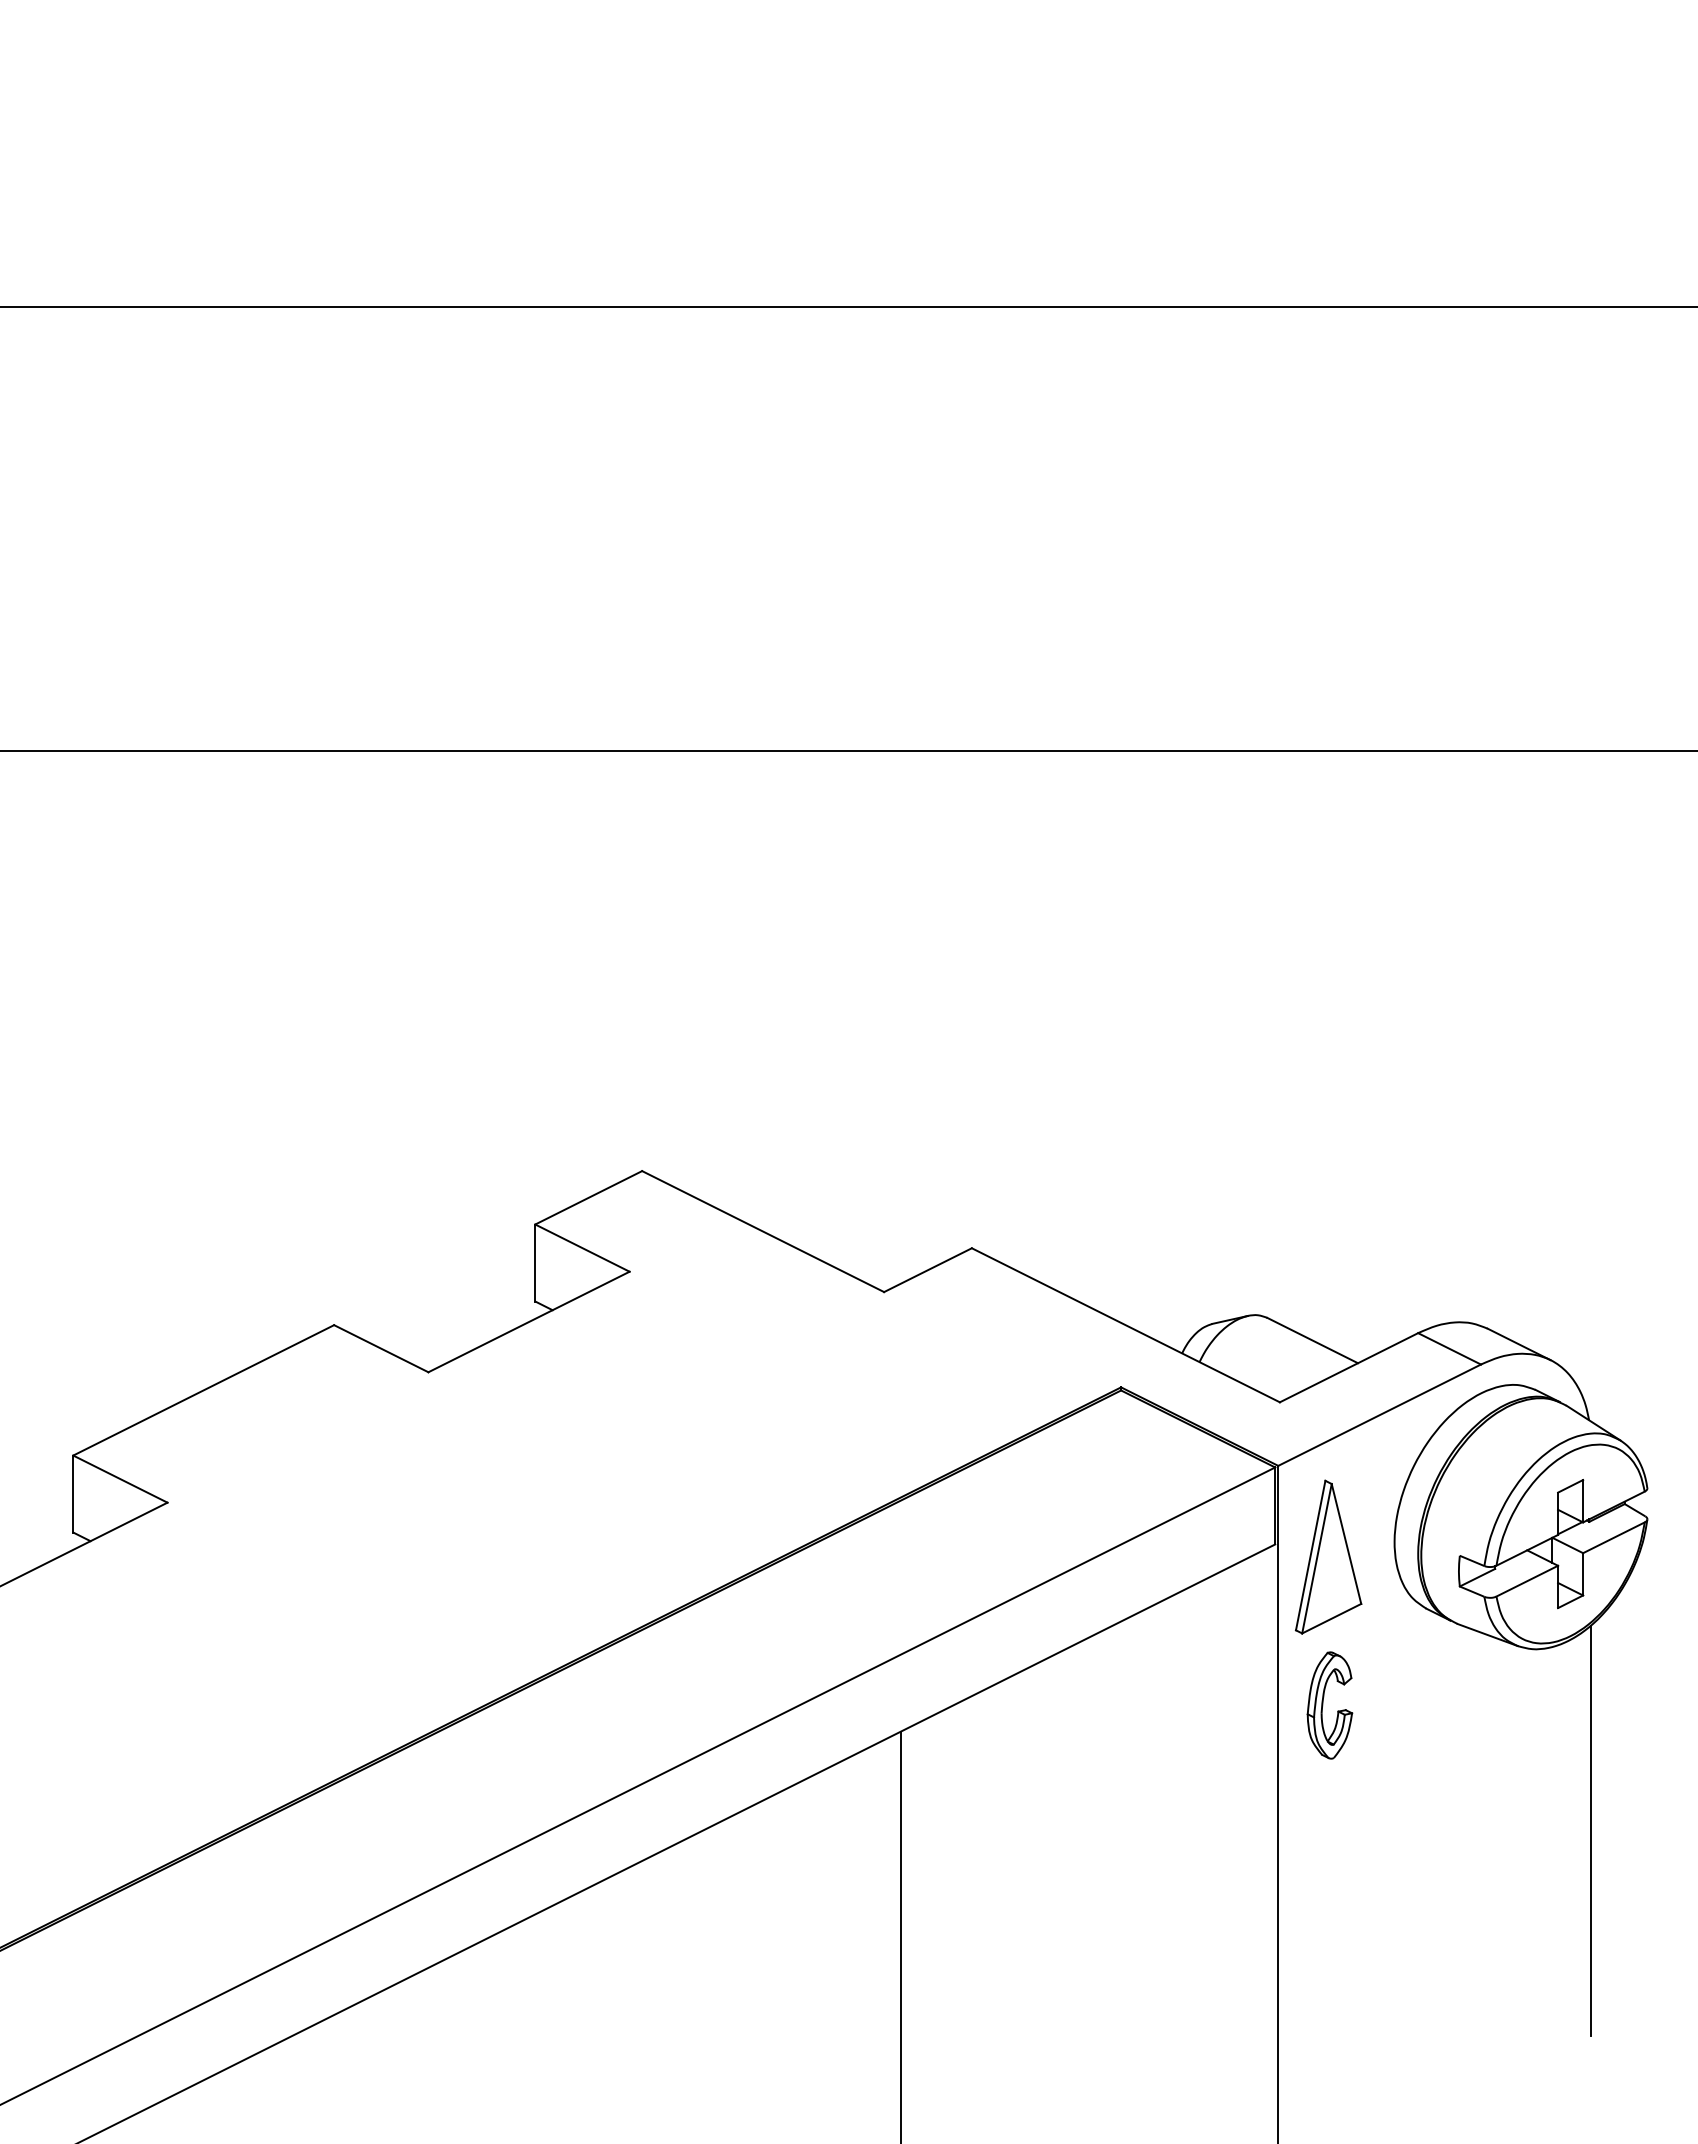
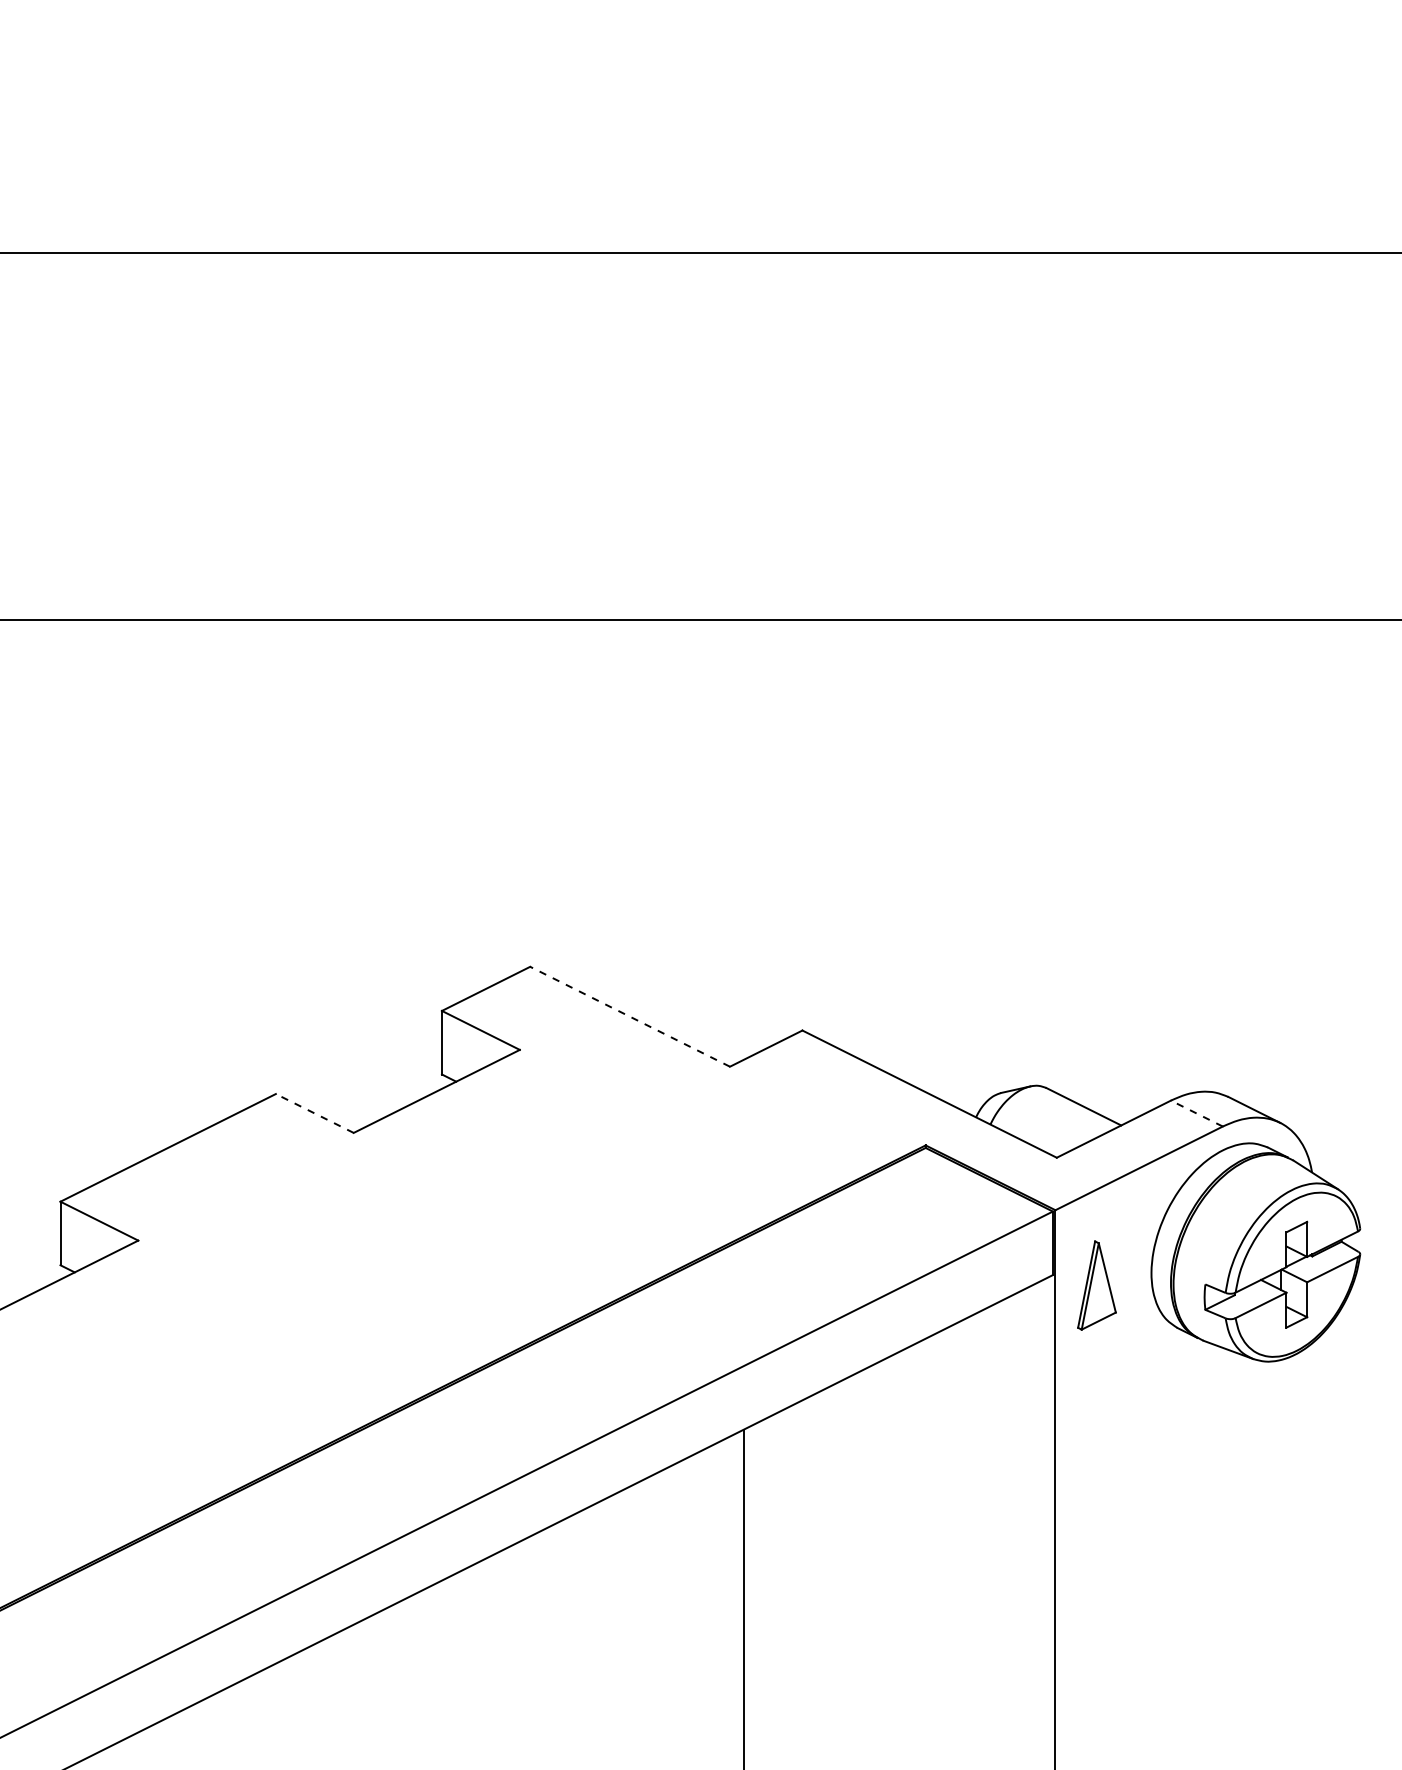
line: (762, 1231) -> (629, 1016), solid -> dashed
line: (381, 1348) -> (314, 1113), solid -> dashed
line: (1449, 1348) -> (1196, 1113), solid -> dashed
part: (1328, 1556) -> (1096, 1285), size x0.7
part: (1329, 1705) -> (1097, 1408), removed
line: (1591, 1830) -> (1314, 1511), removed

